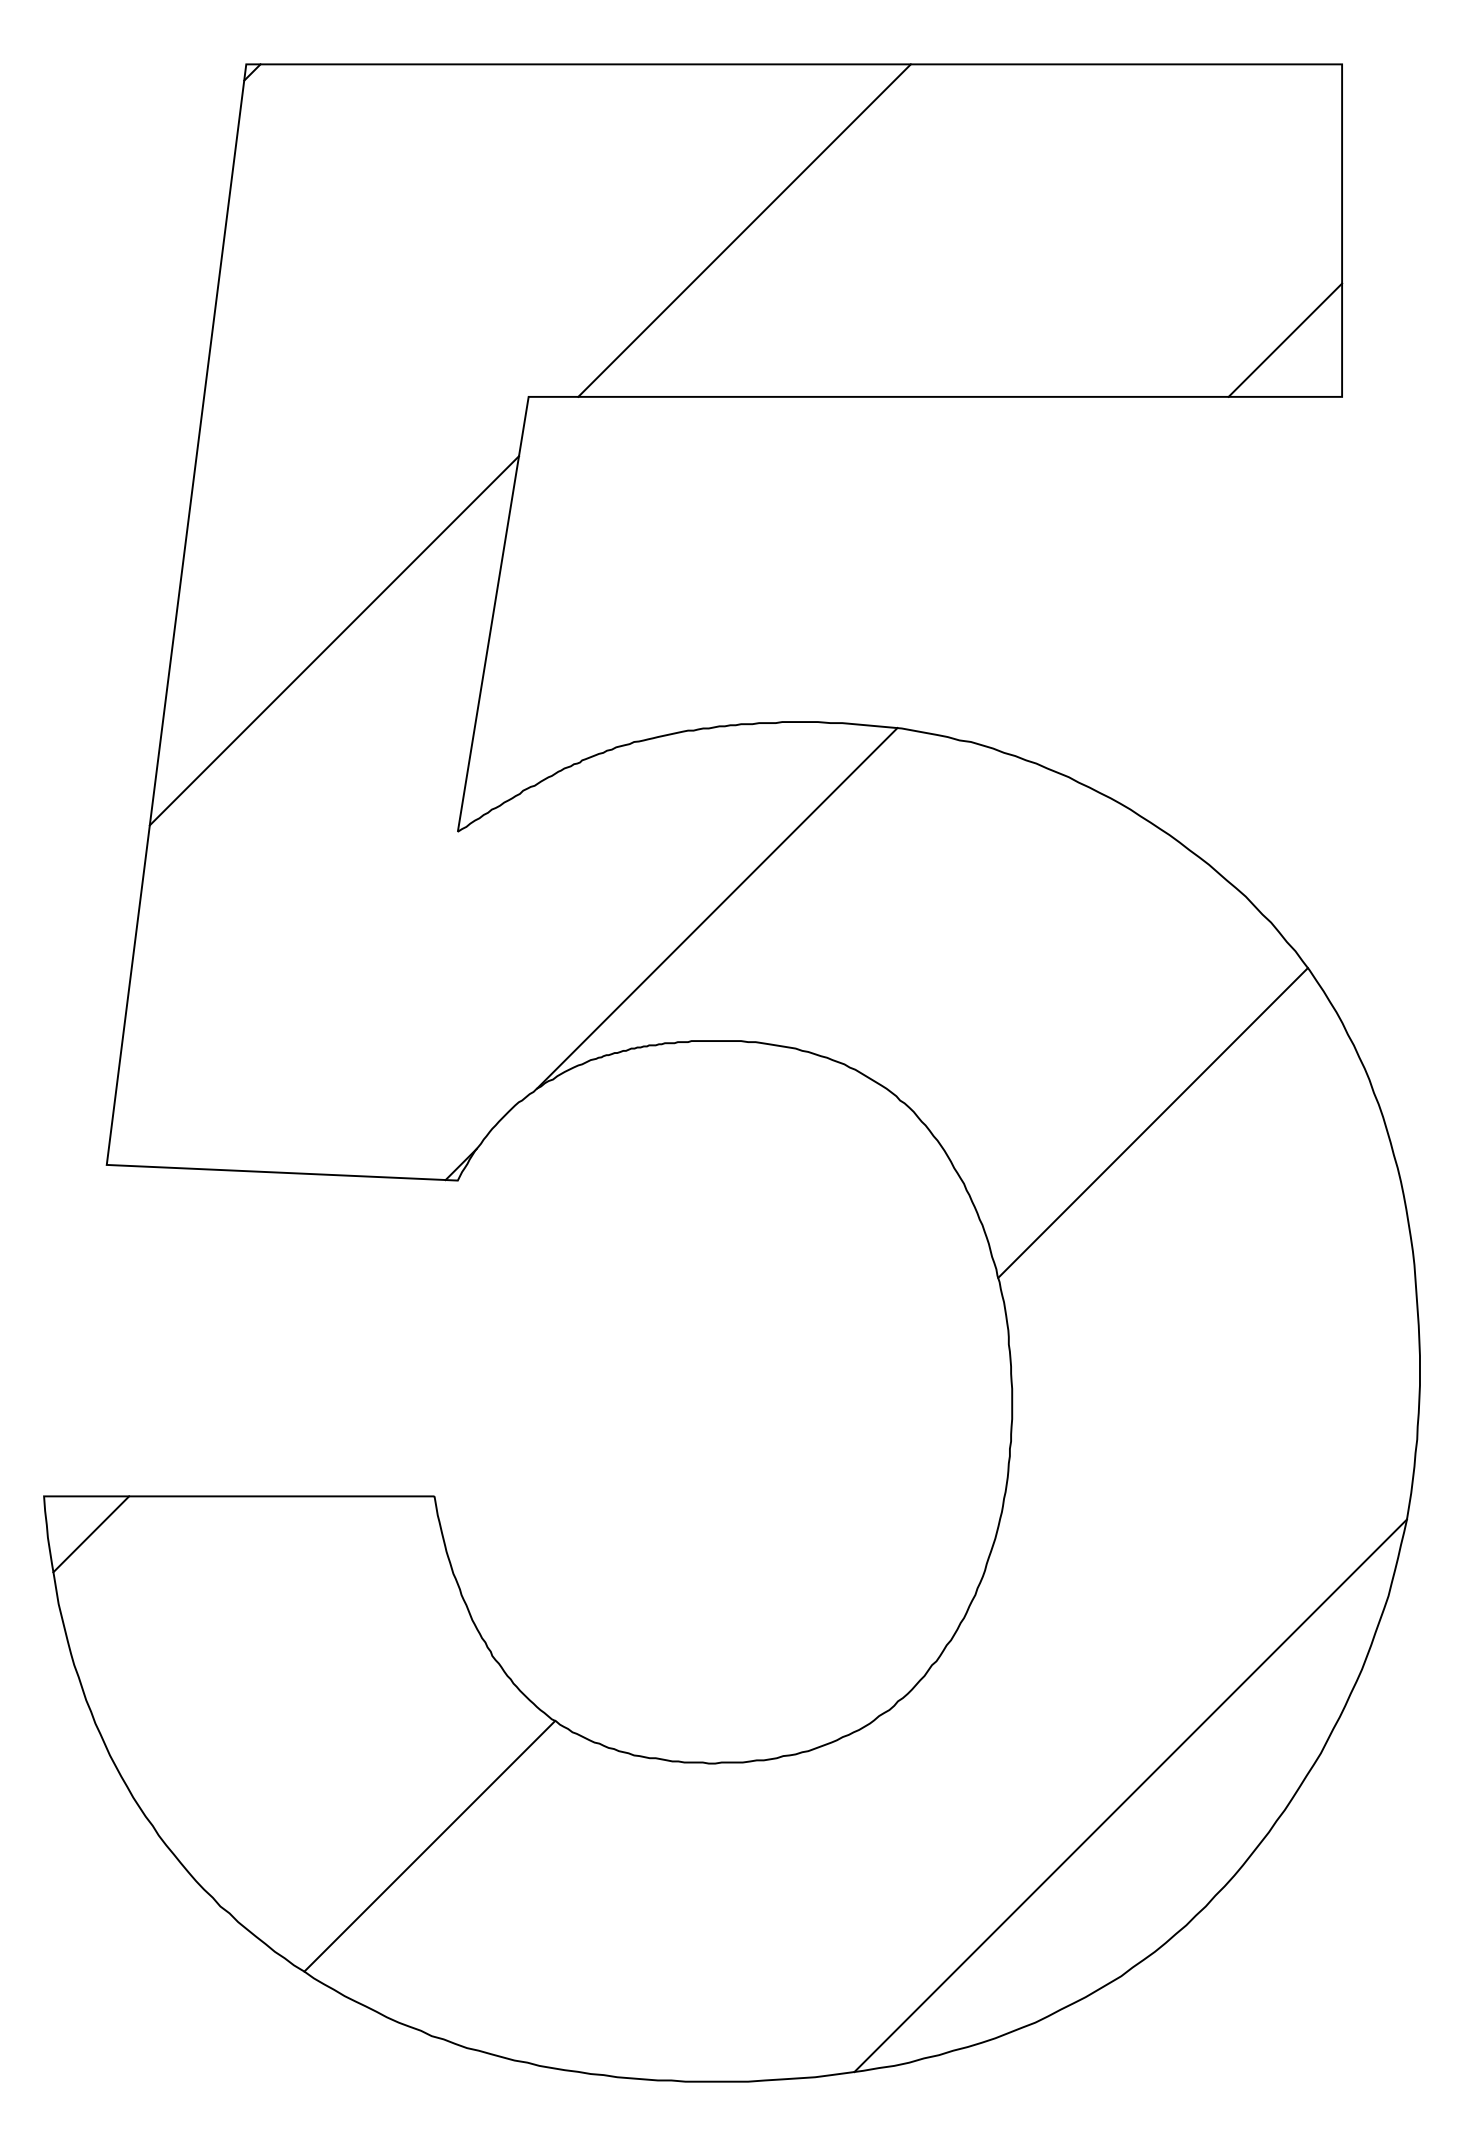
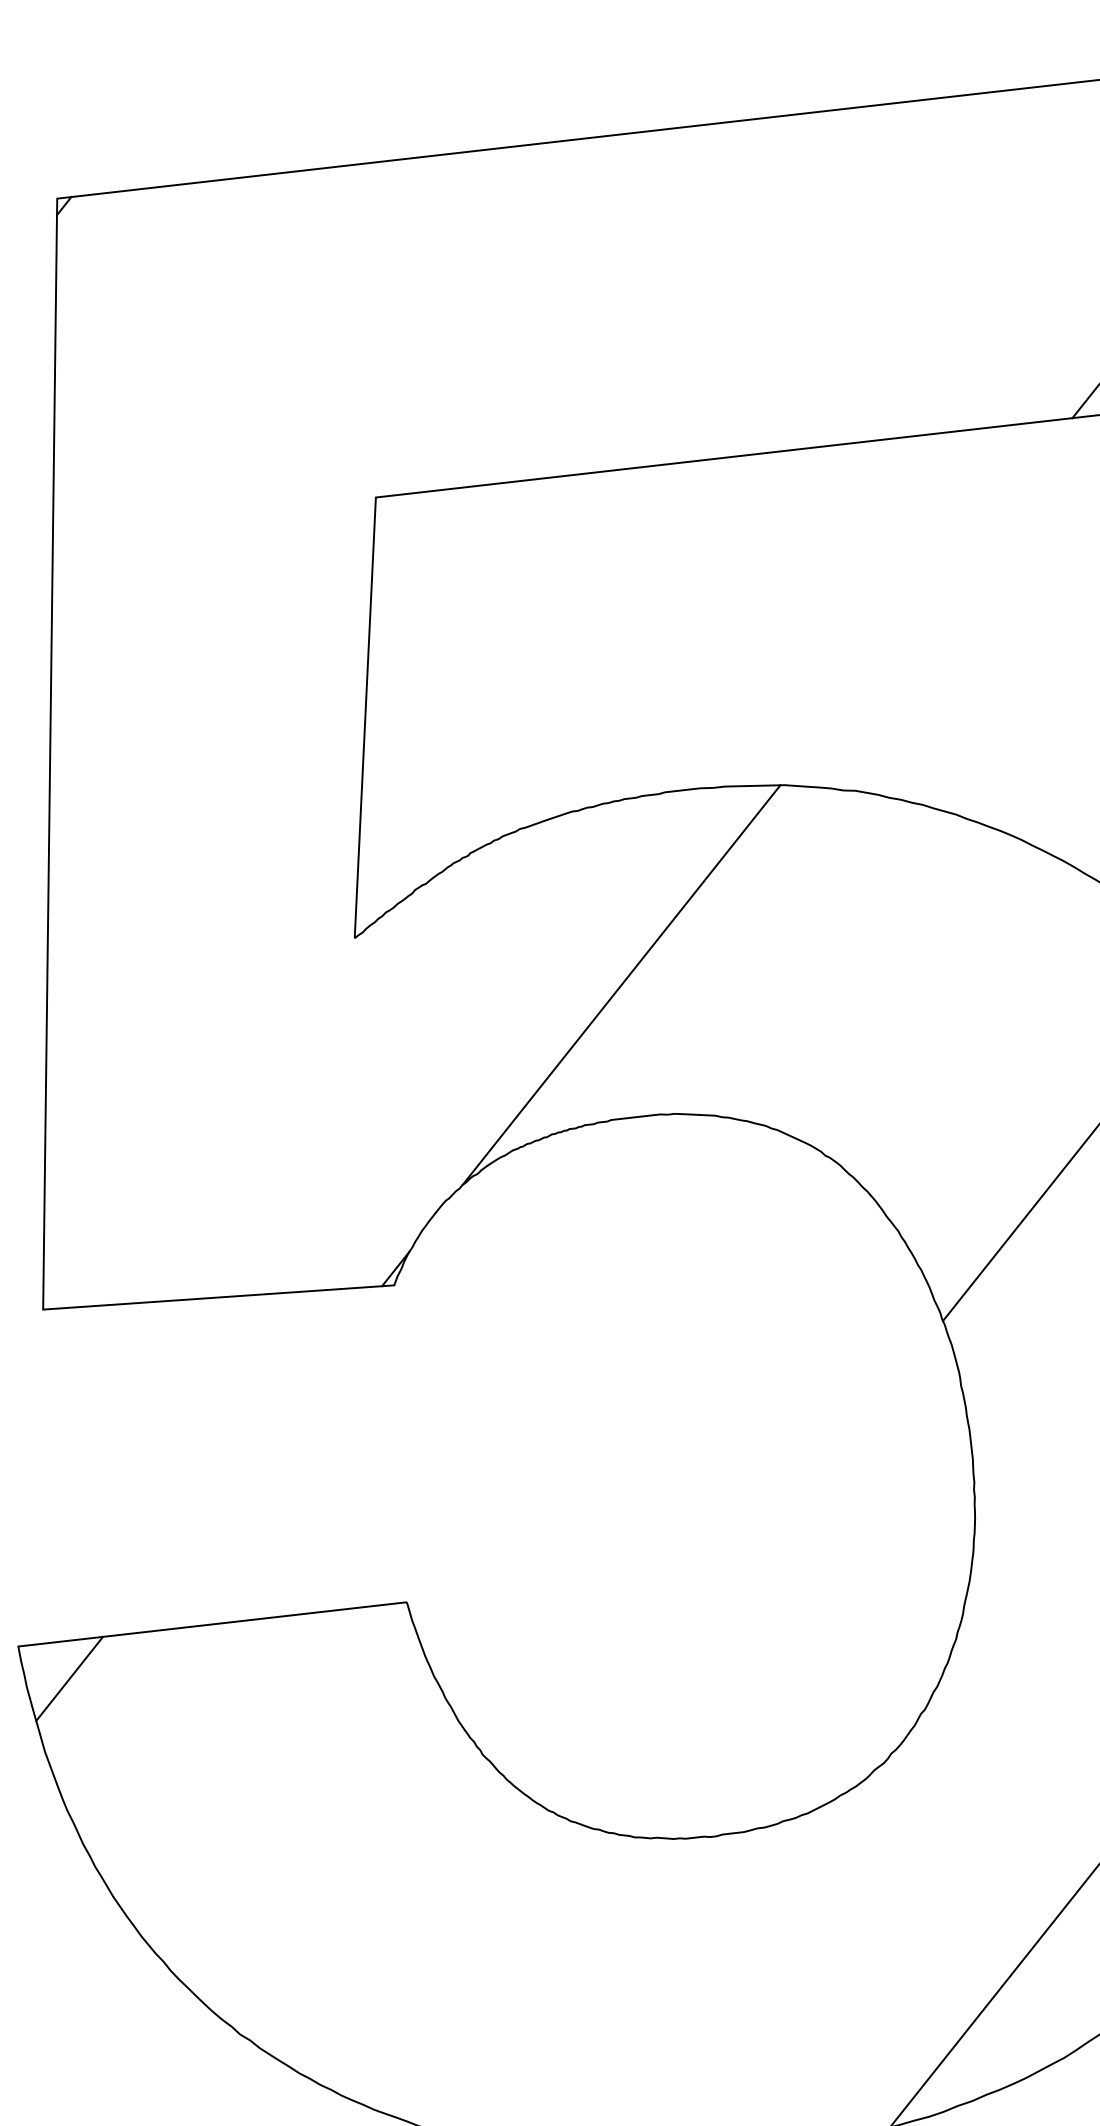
line: (744, 230) -> (571, 307), removed
line: (334, 640) -> (210, 761), removed
line: (429, 1845) -> (441, 1950), removed

